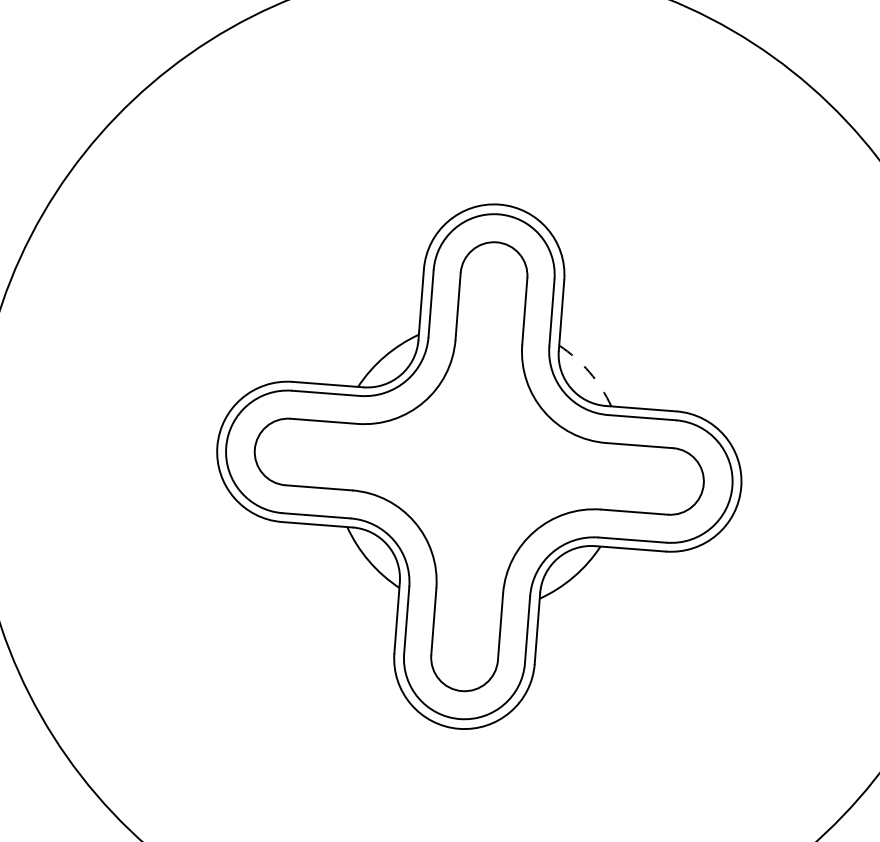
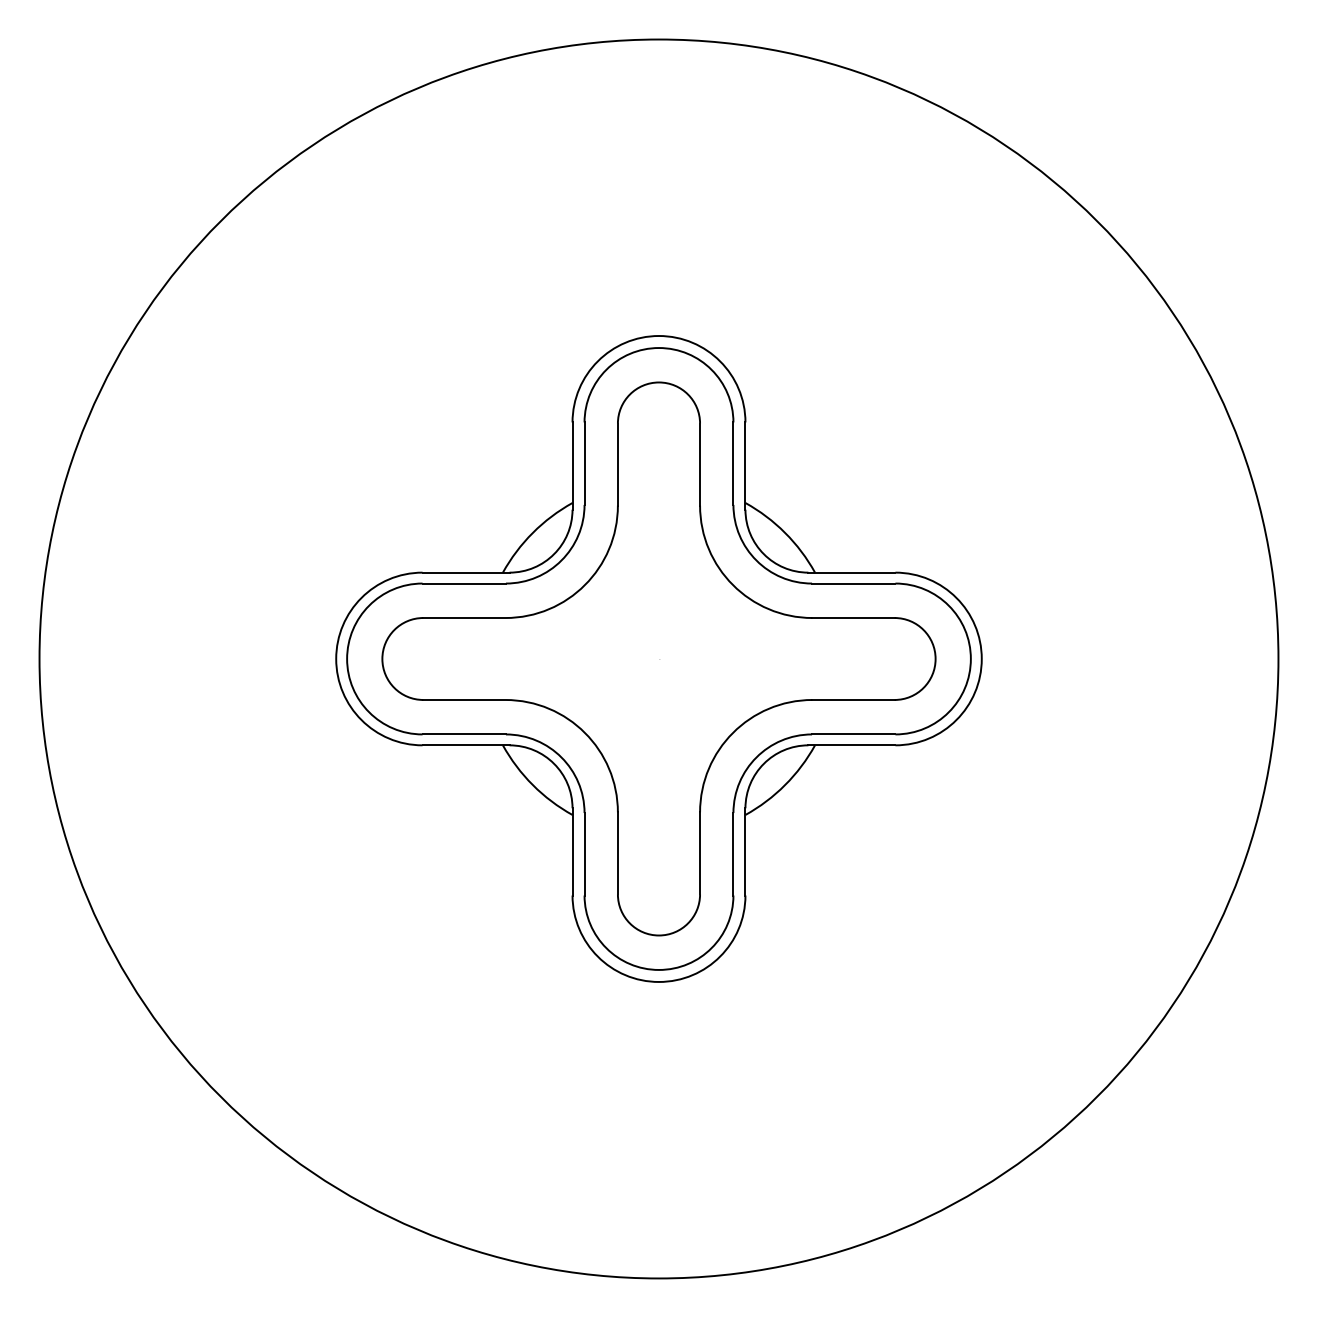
arc: (589, 371) -> (785, 532), dashed -> solid

